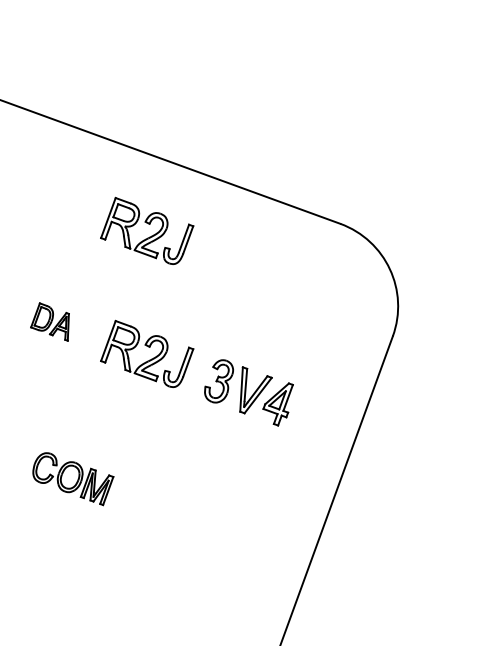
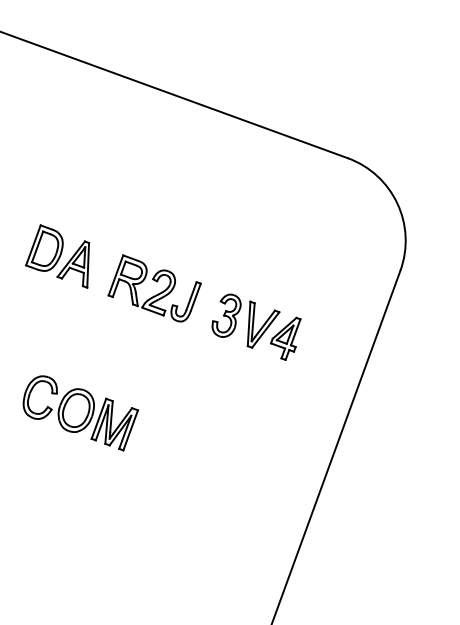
part: (148, 224) -> (156, 158), removed
part: (49, 321) -> (57, 255), size x1.67
part: (73, 479) -> (81, 413), size x1.43

